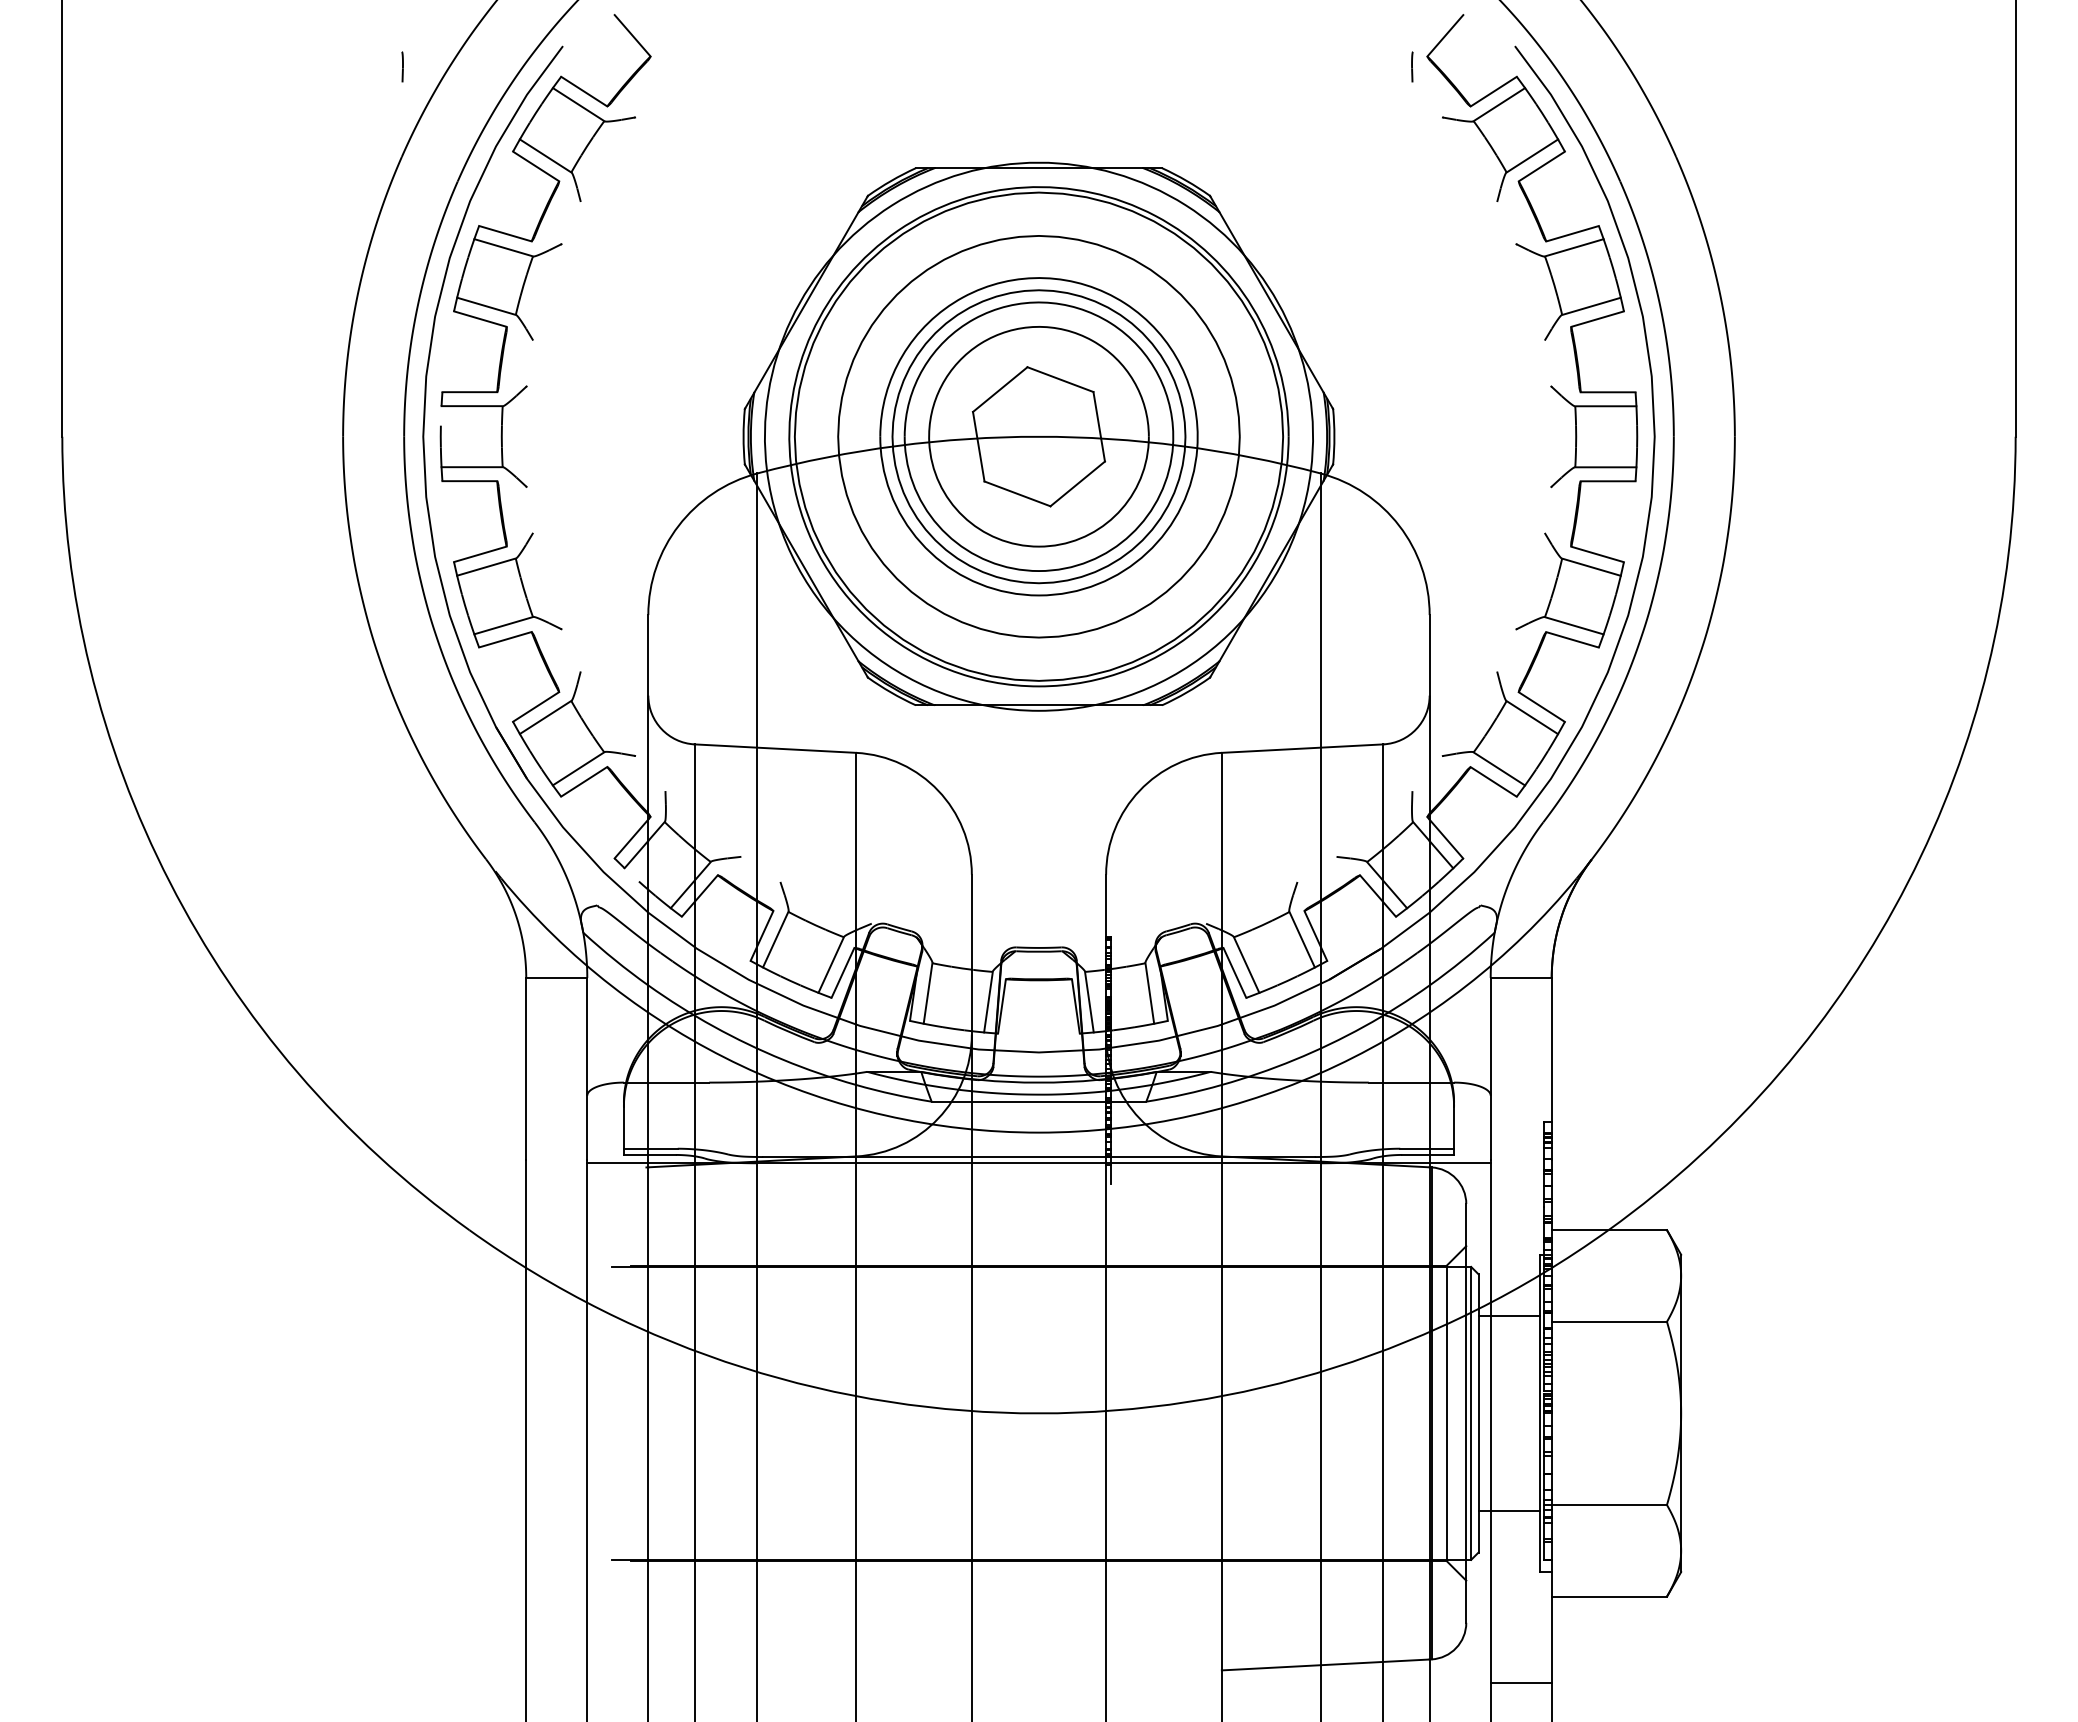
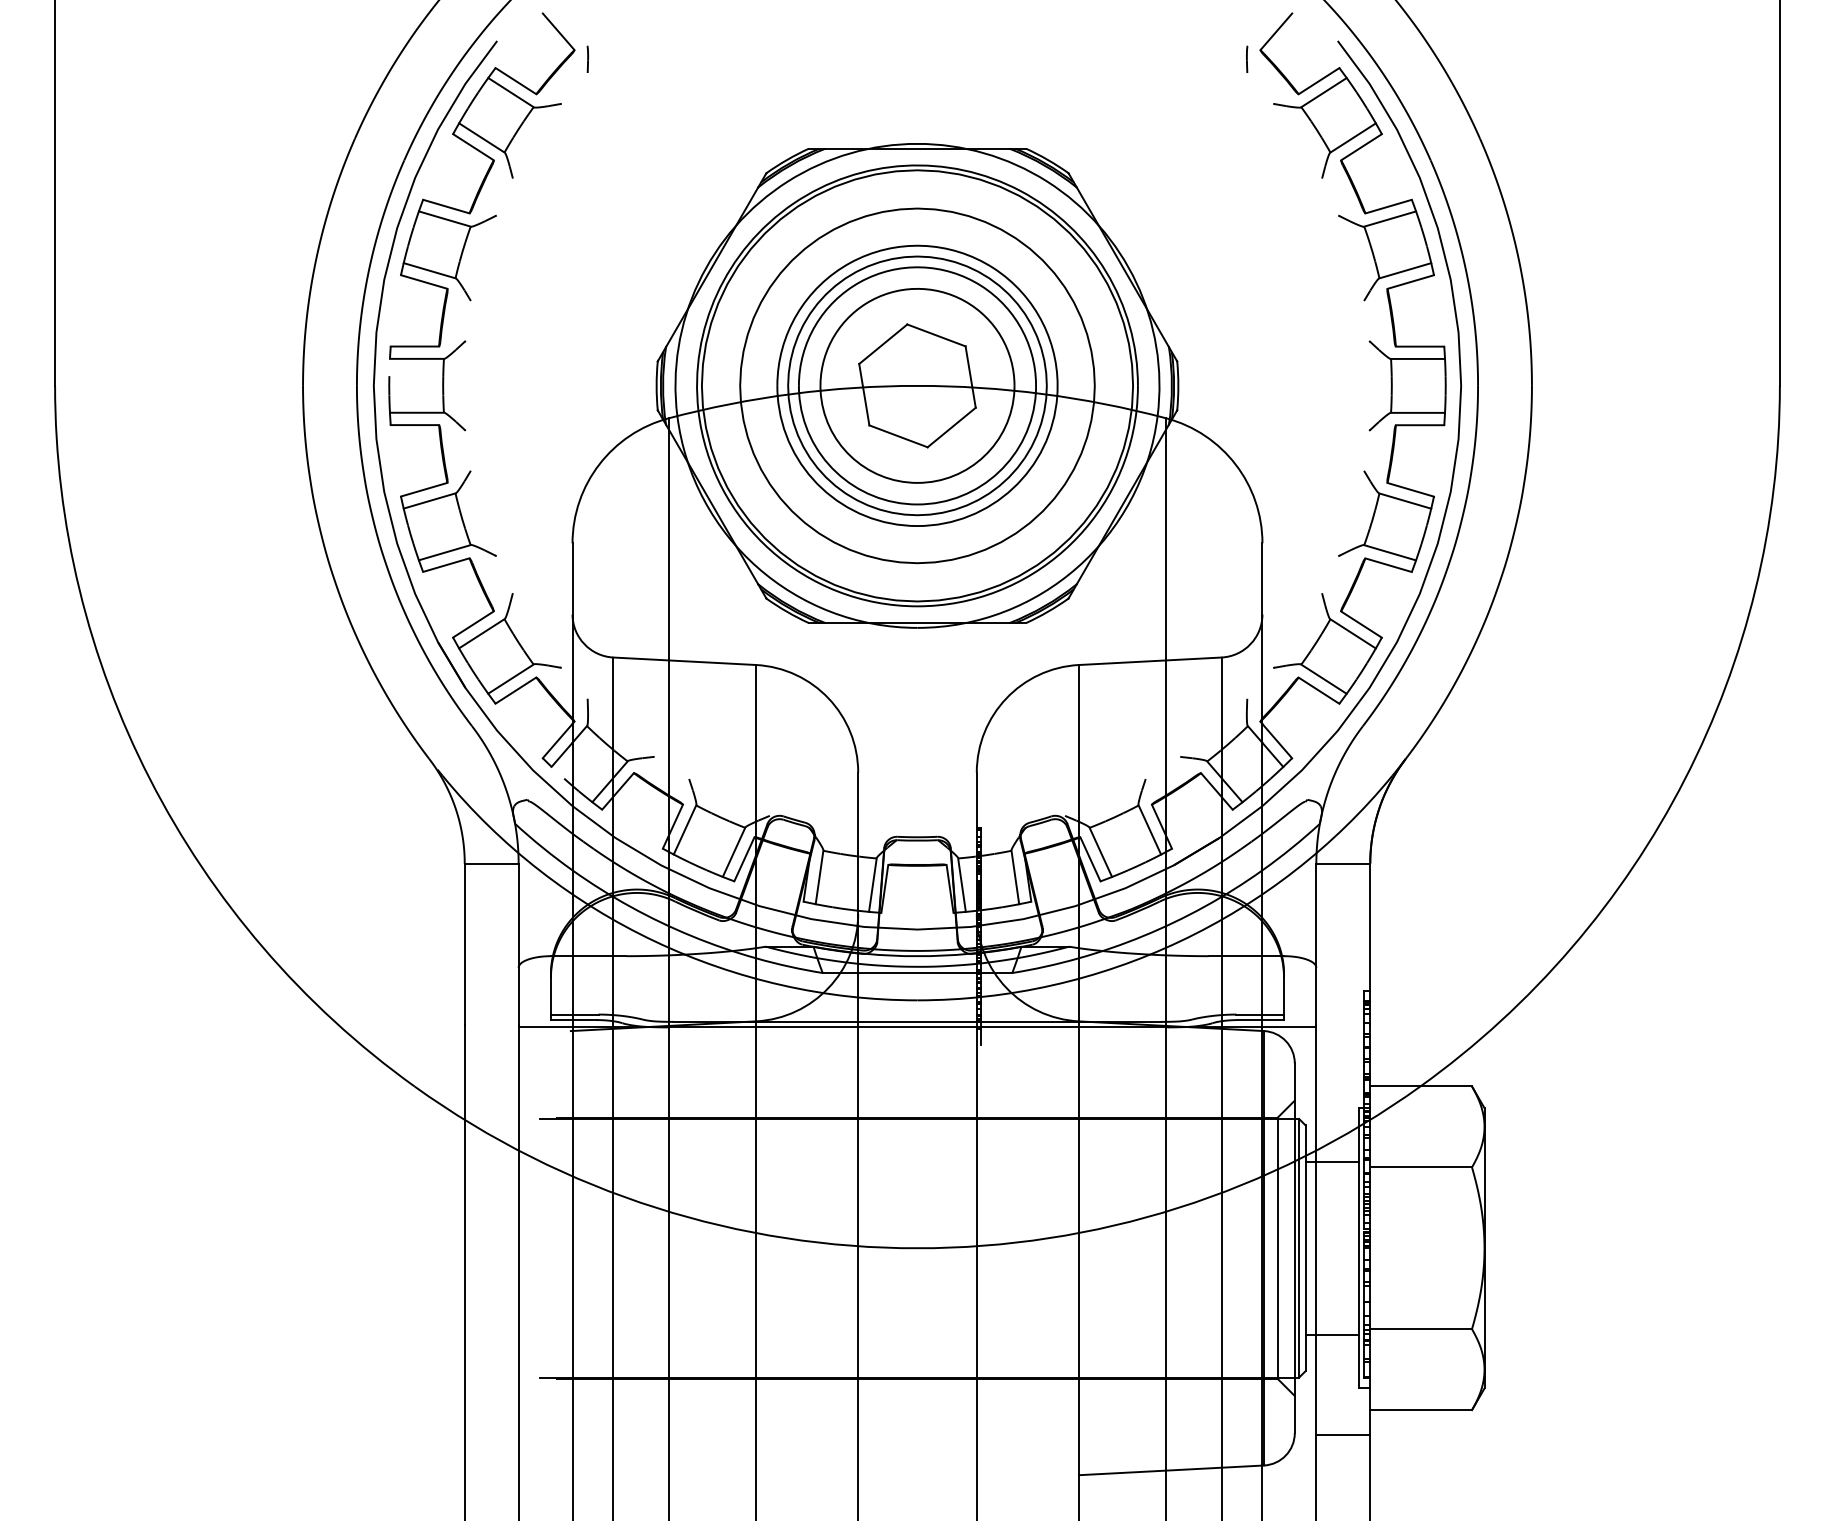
line: (402, 66) -> (587, 58), moved
line: (1520, 1683) -> (1342, 1435), moved

